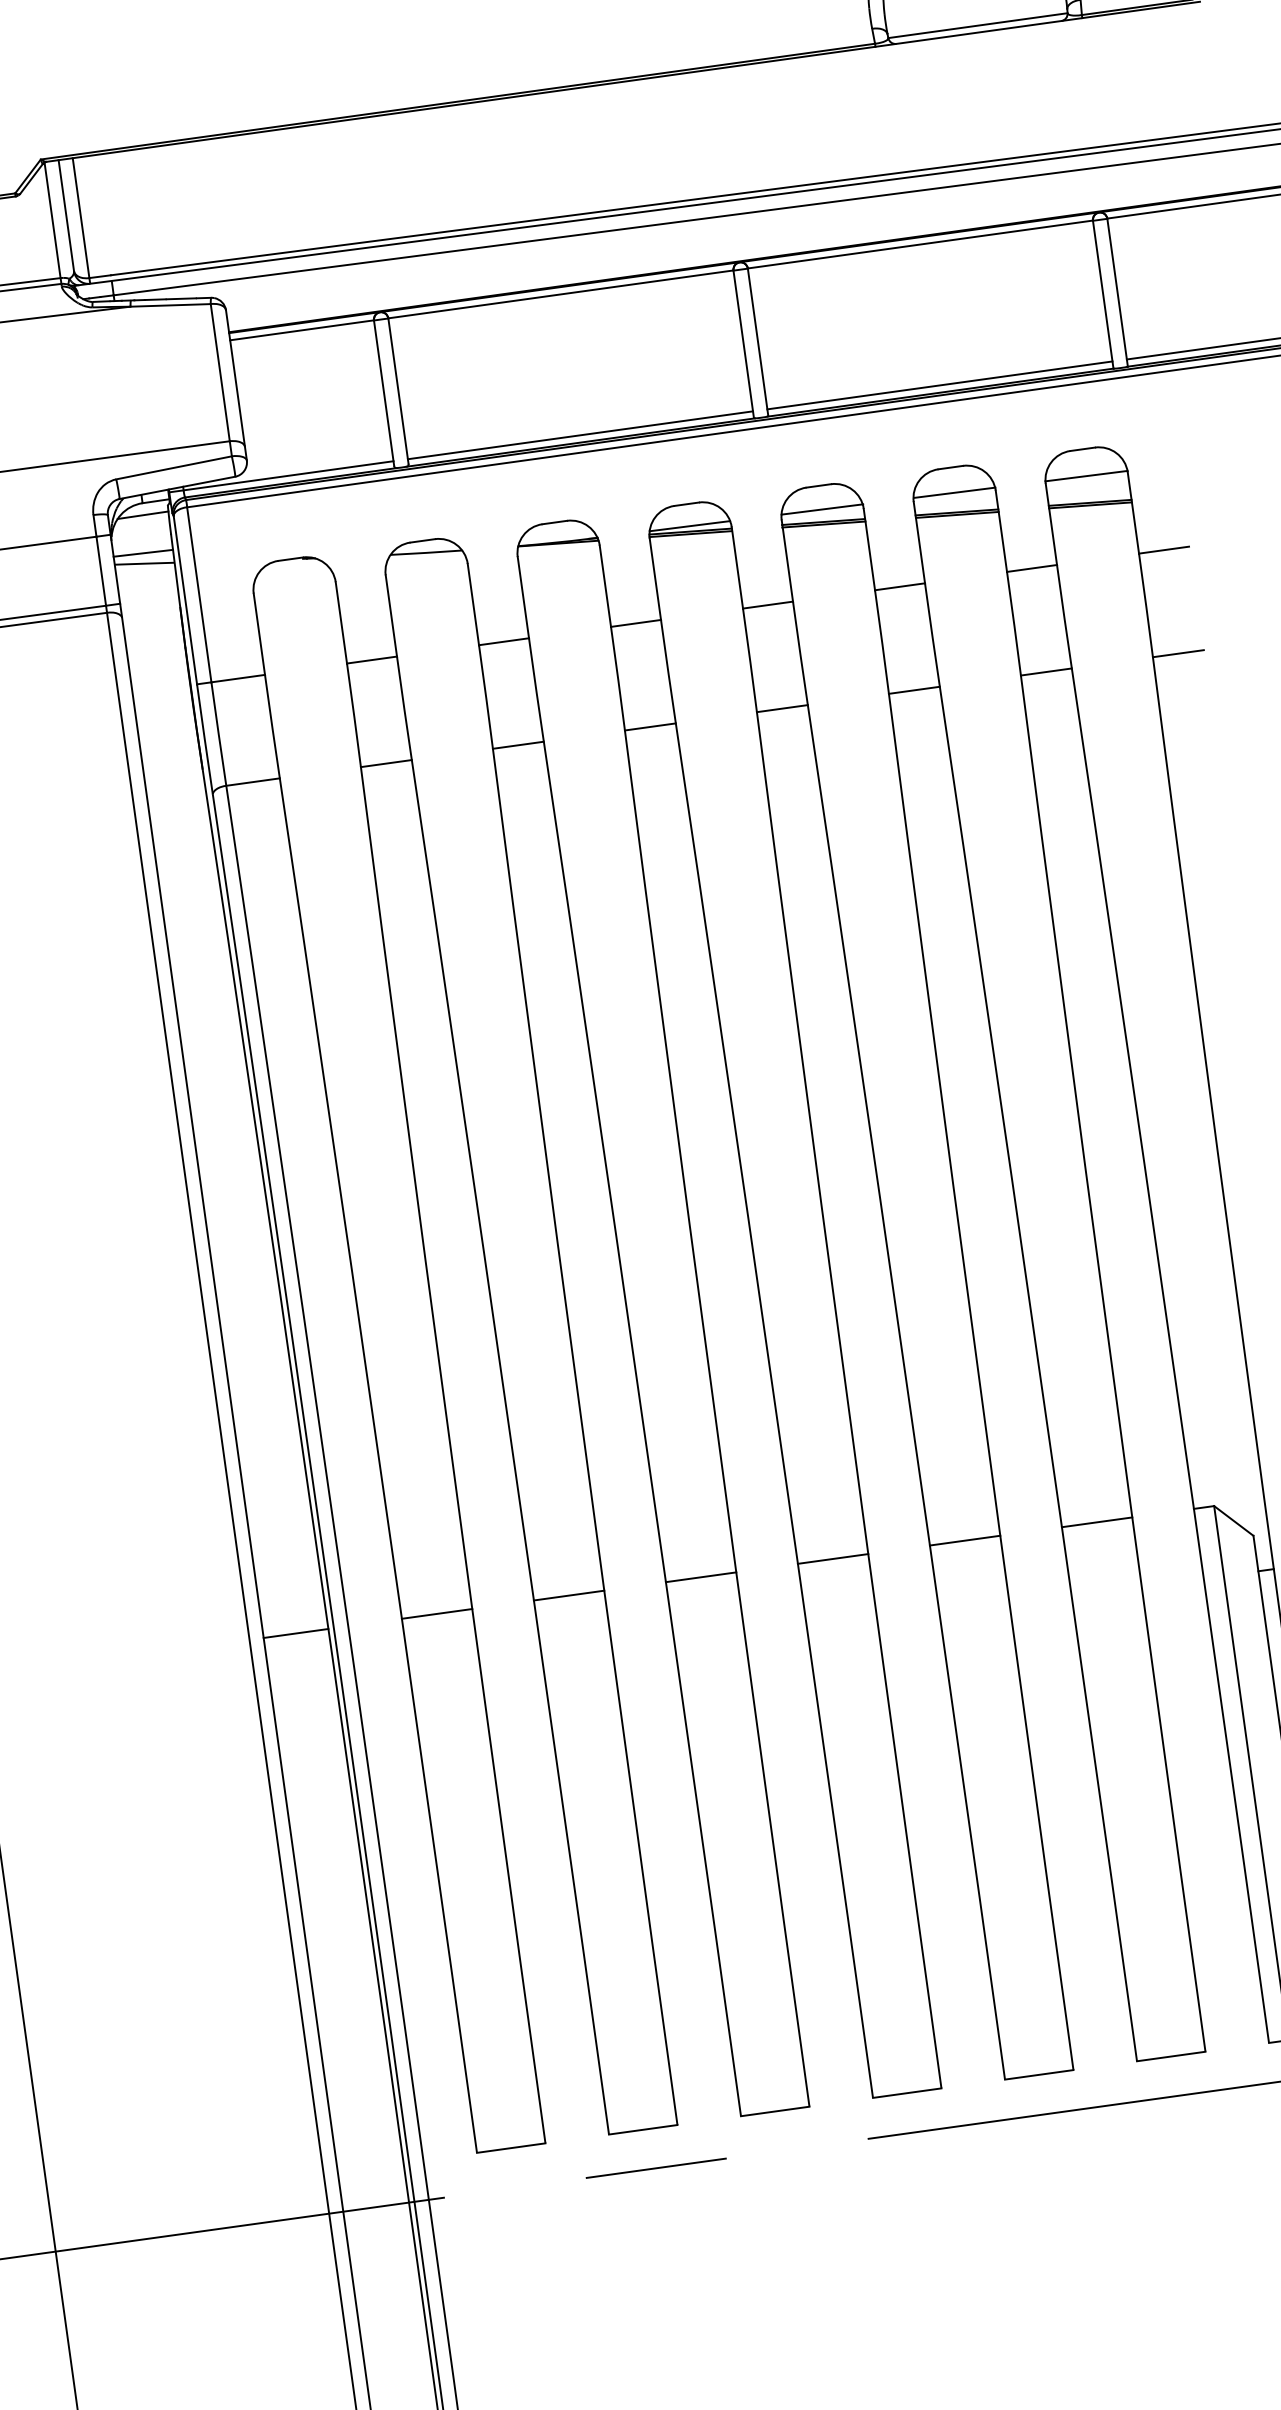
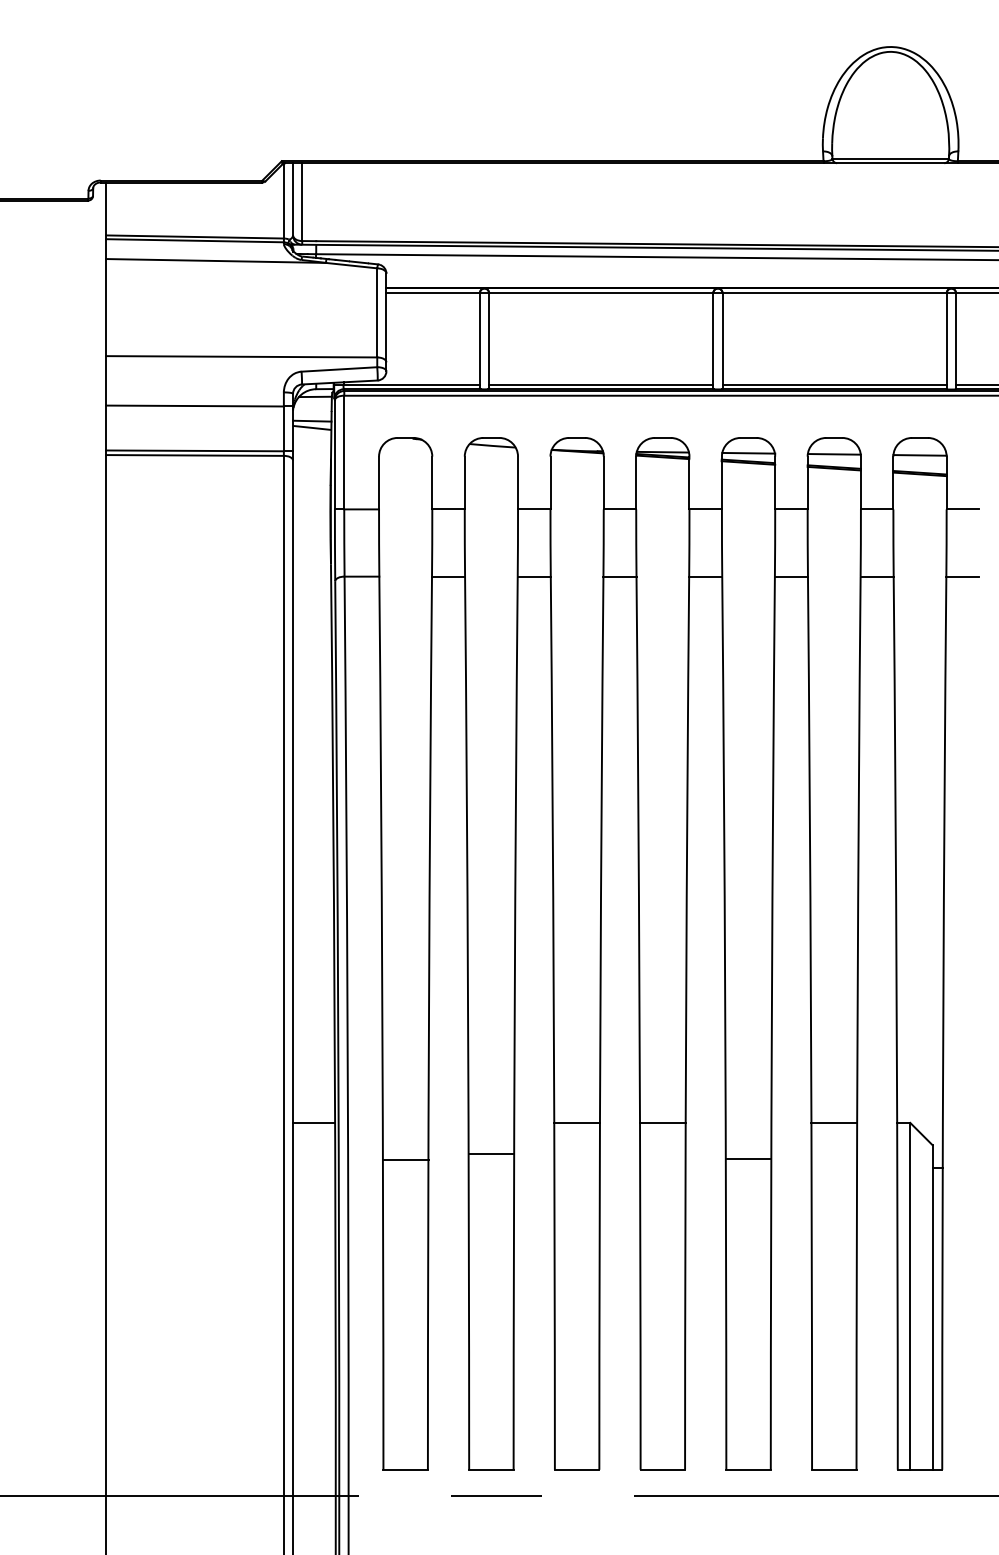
line: (964, 1540) -> (748, 1158), moved
line: (569, 1594) -> (491, 1153), moved
line: (436, 1613) -> (405, 1159), moved

